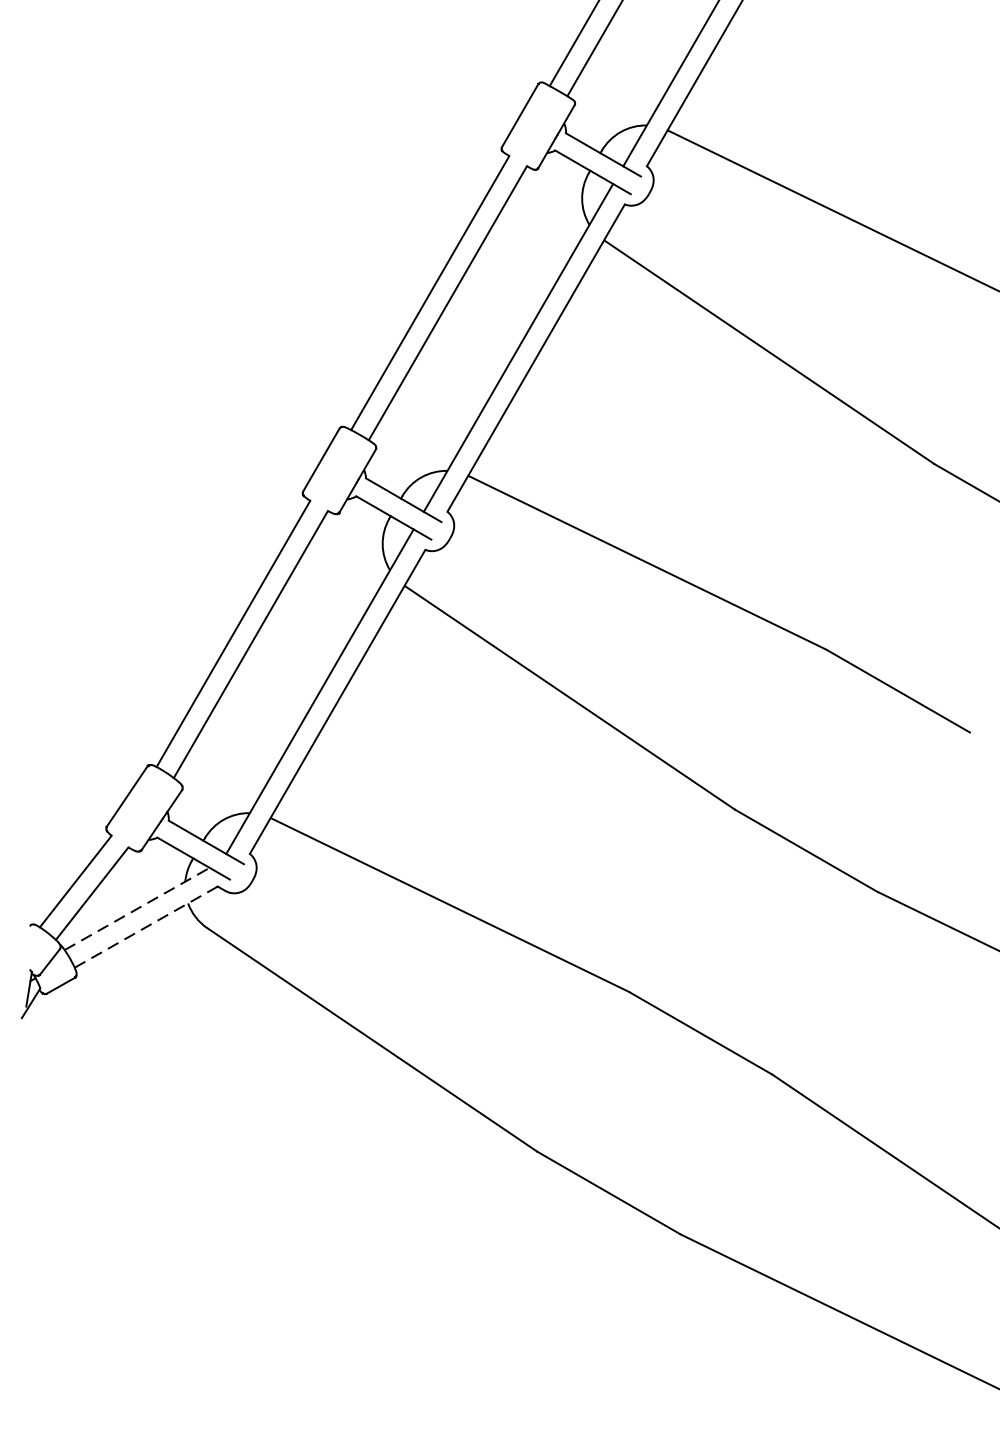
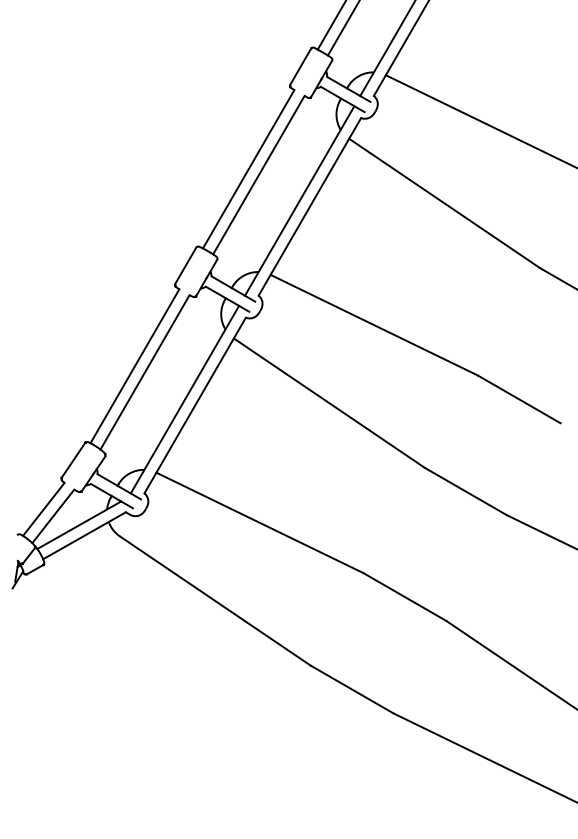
line: (137, 909) -> (79, 525), dashed -> solid
line: (146, 926) -> (84, 535), dashed -> solid

